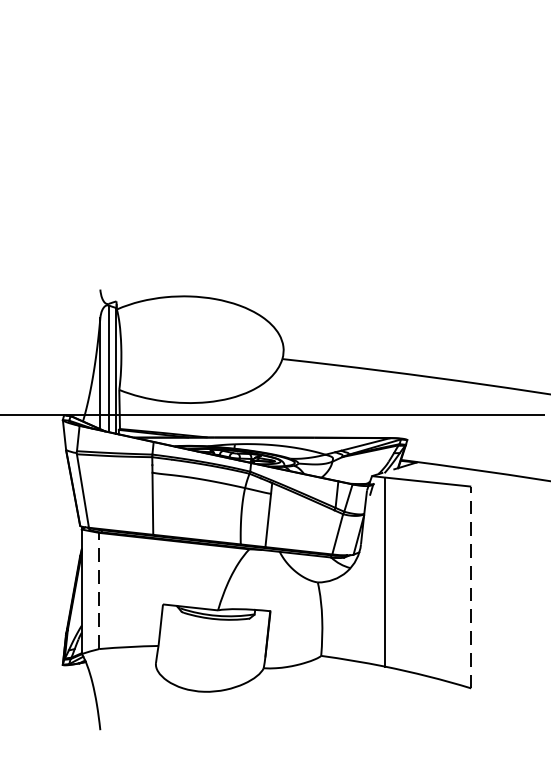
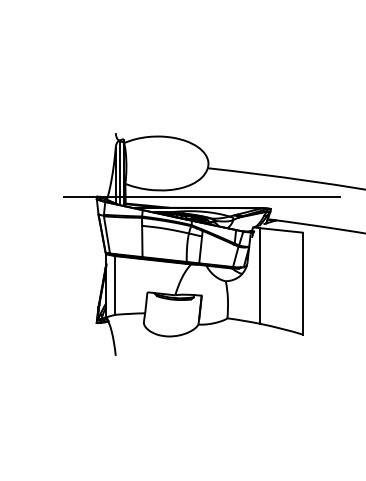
line: (471, 587) -> (303, 283), dashed -> solid
line: (99, 590) -> (115, 285), dashed -> solid

